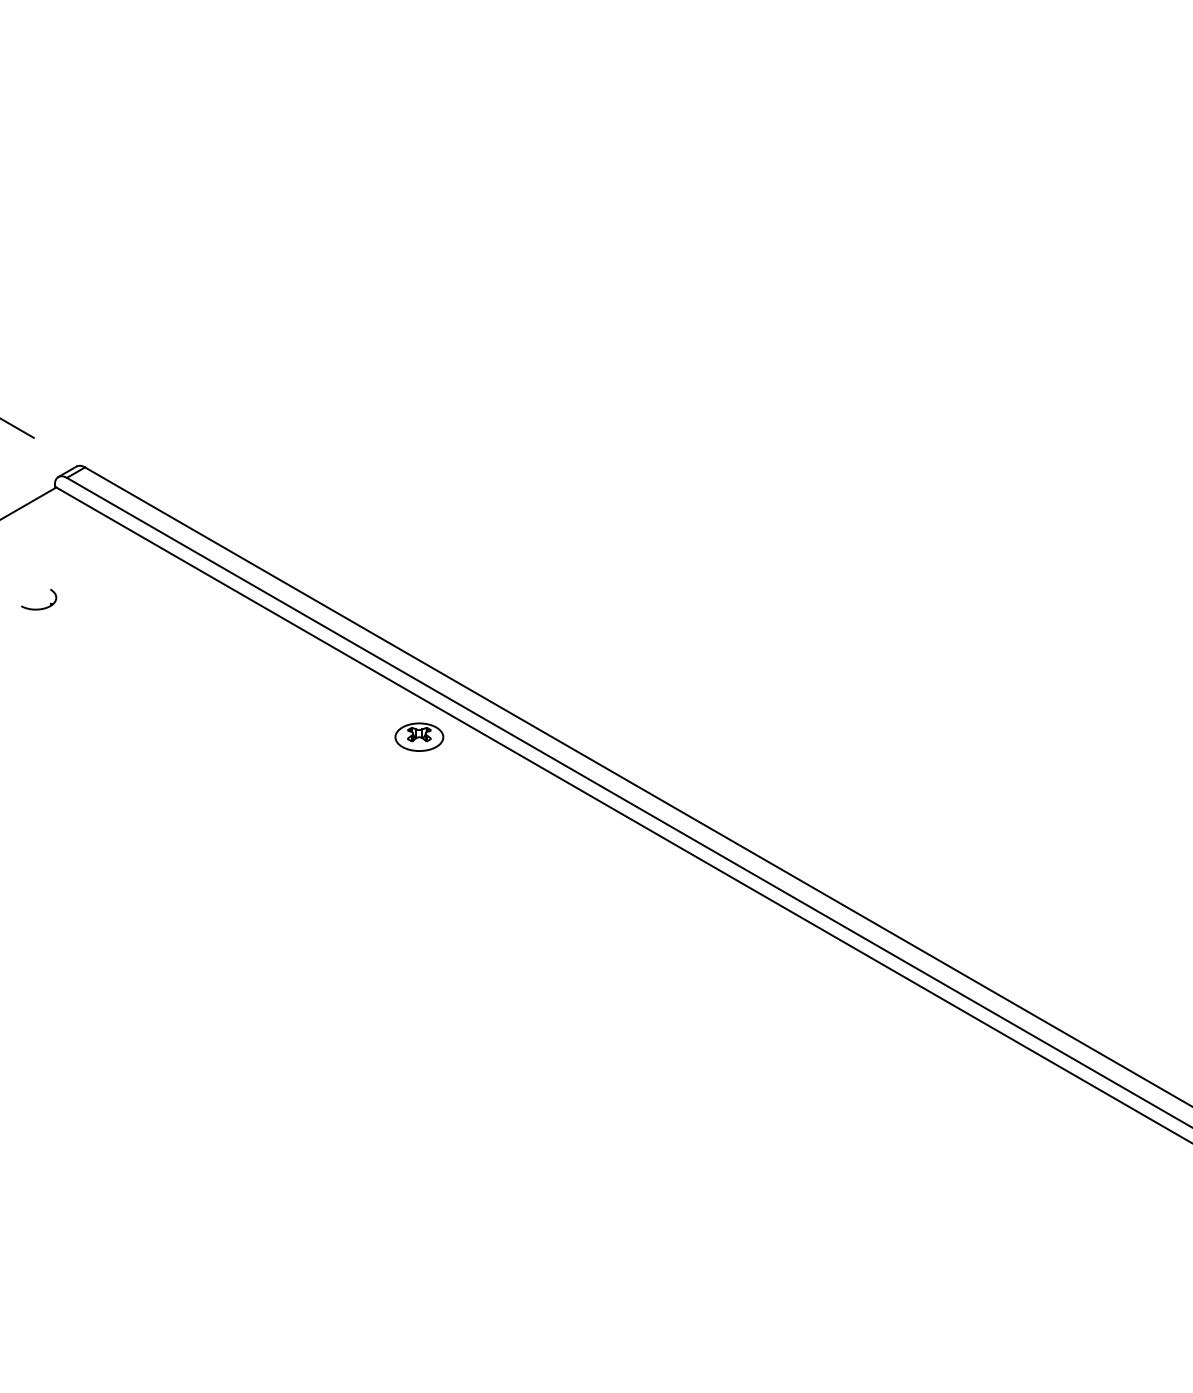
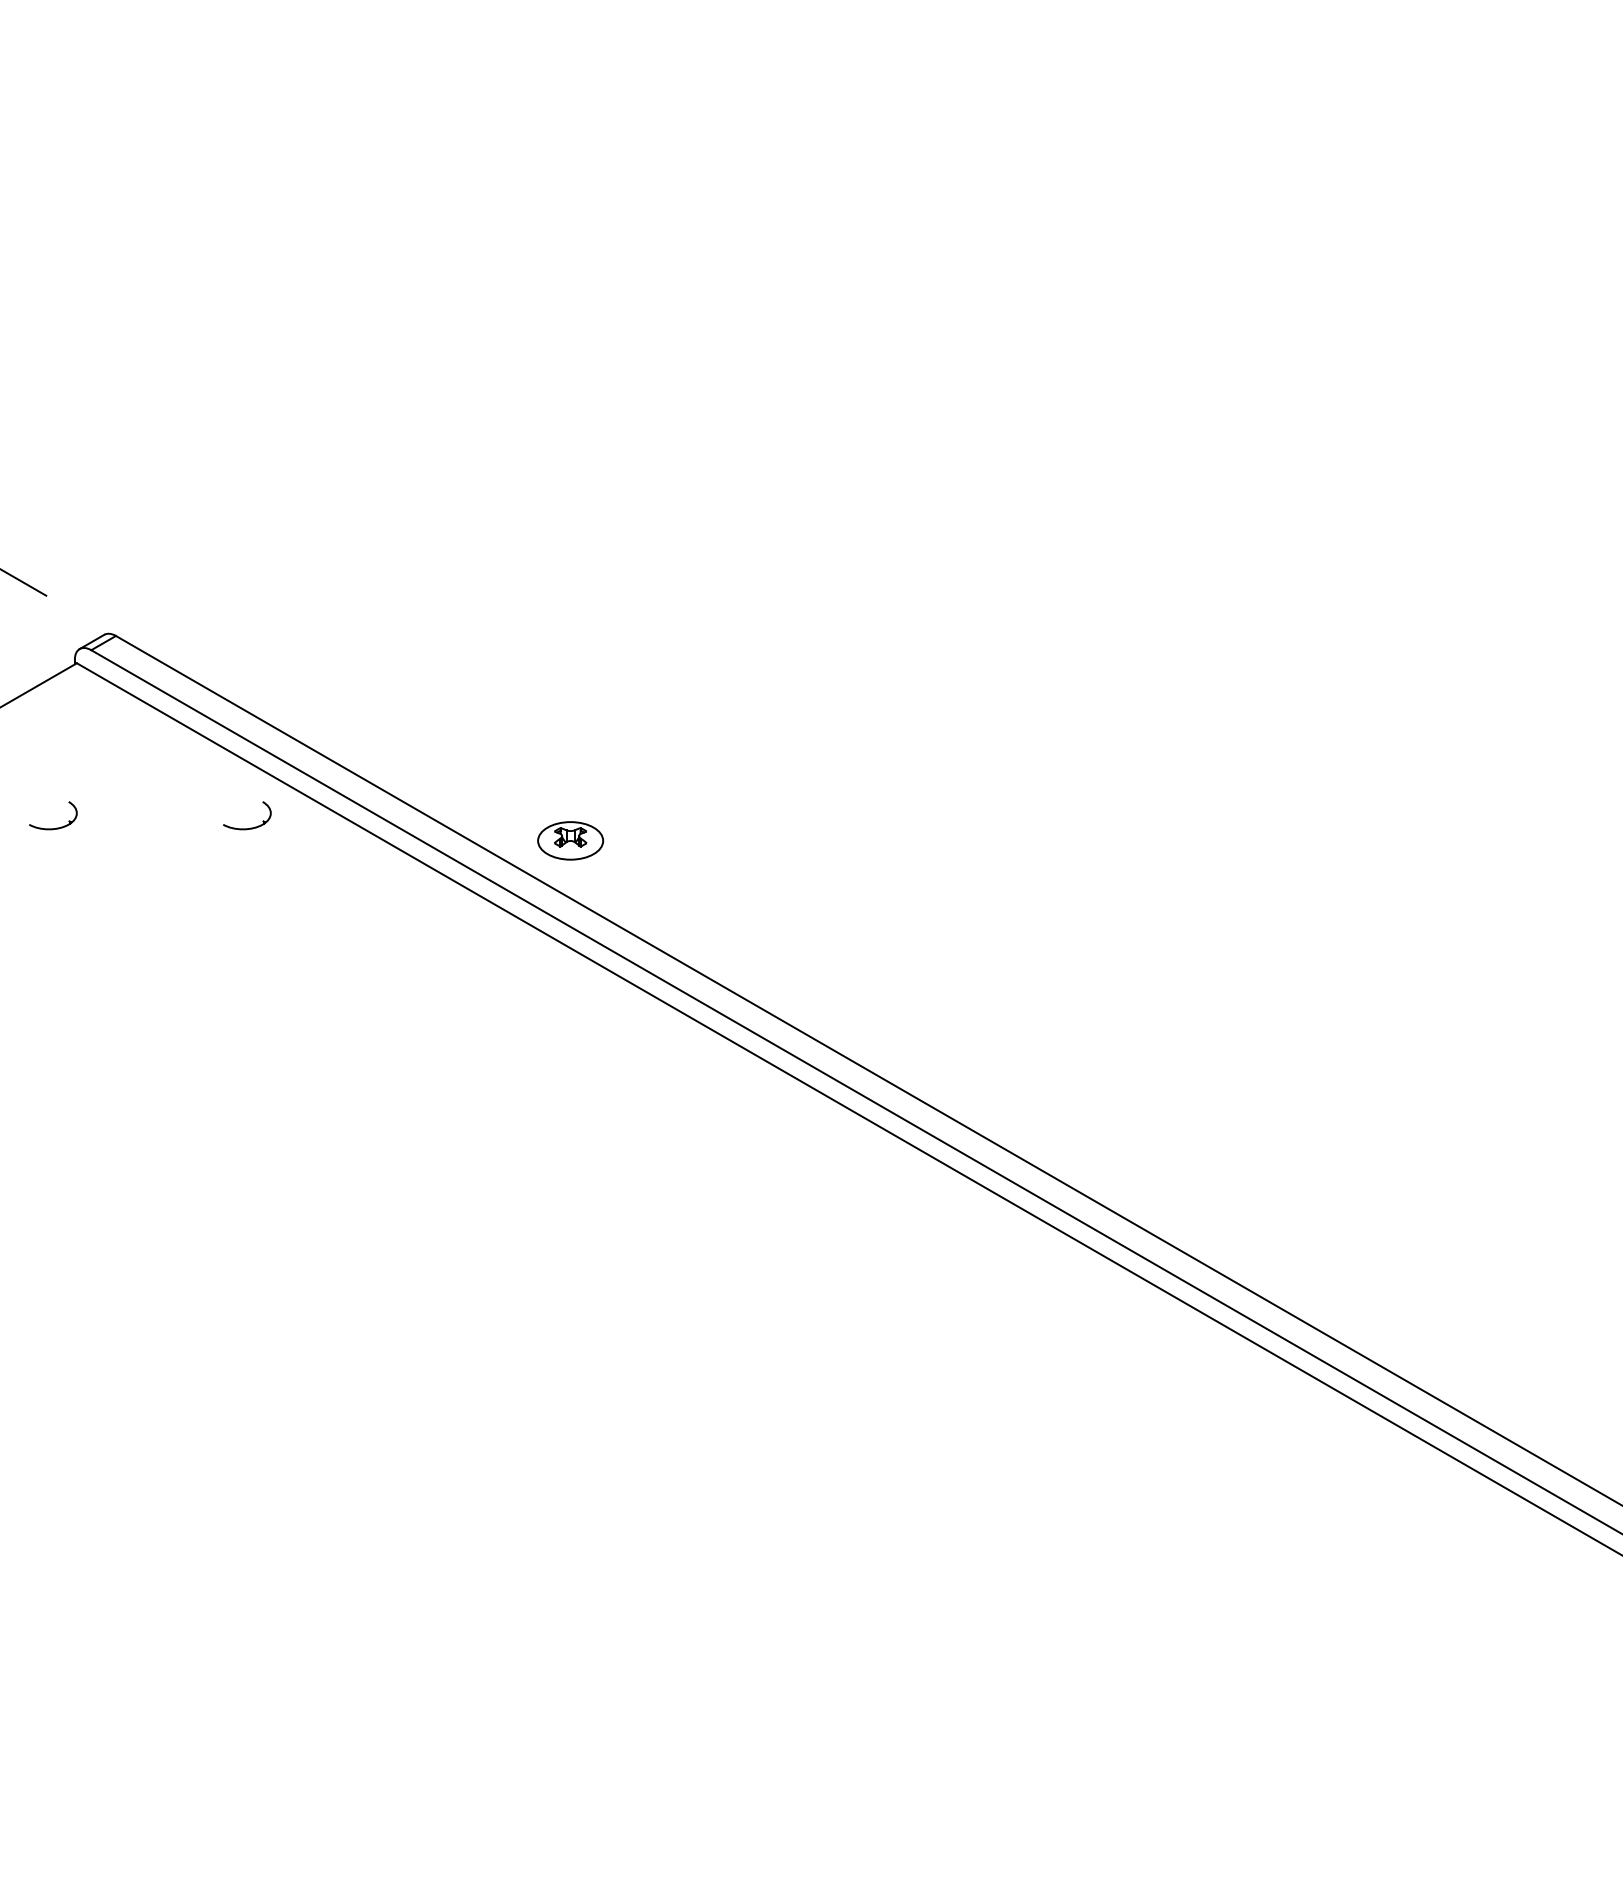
part: (183, 608) -> (250, 827), added
part: (419, 736) -> (570, 840), moved

